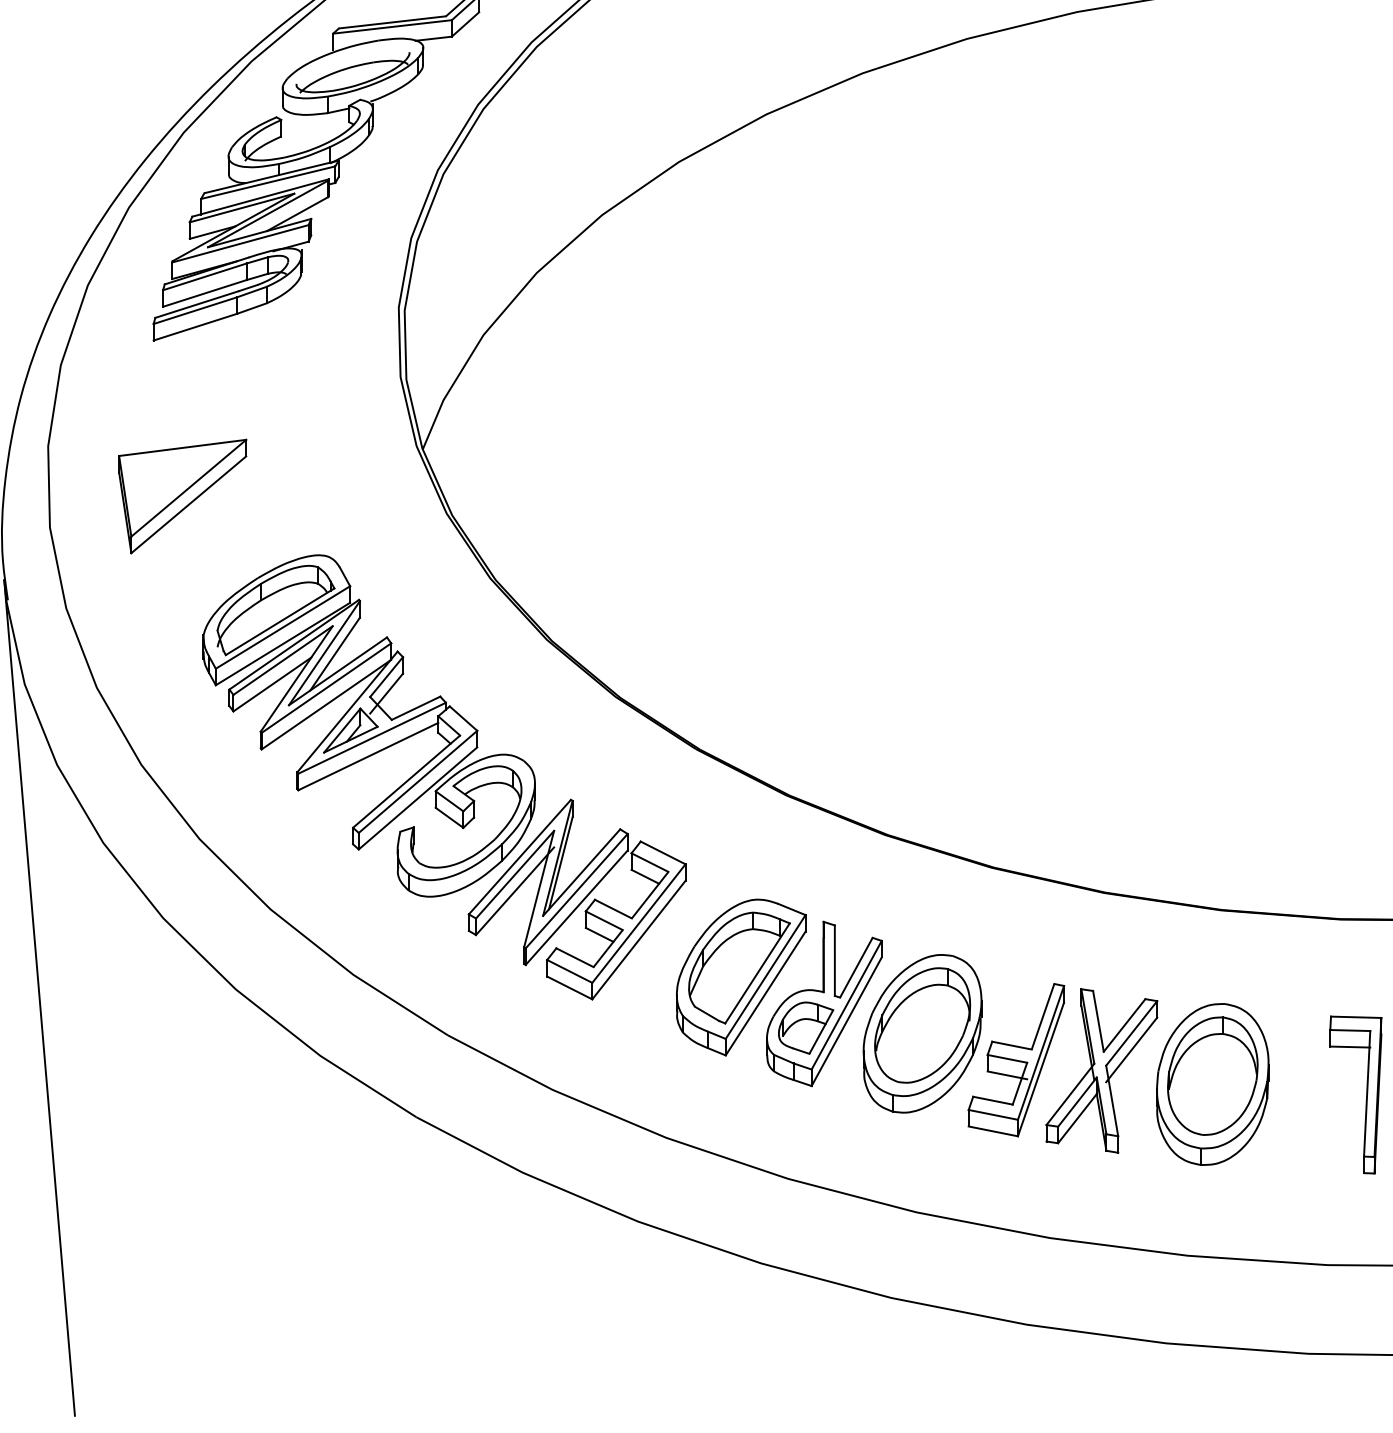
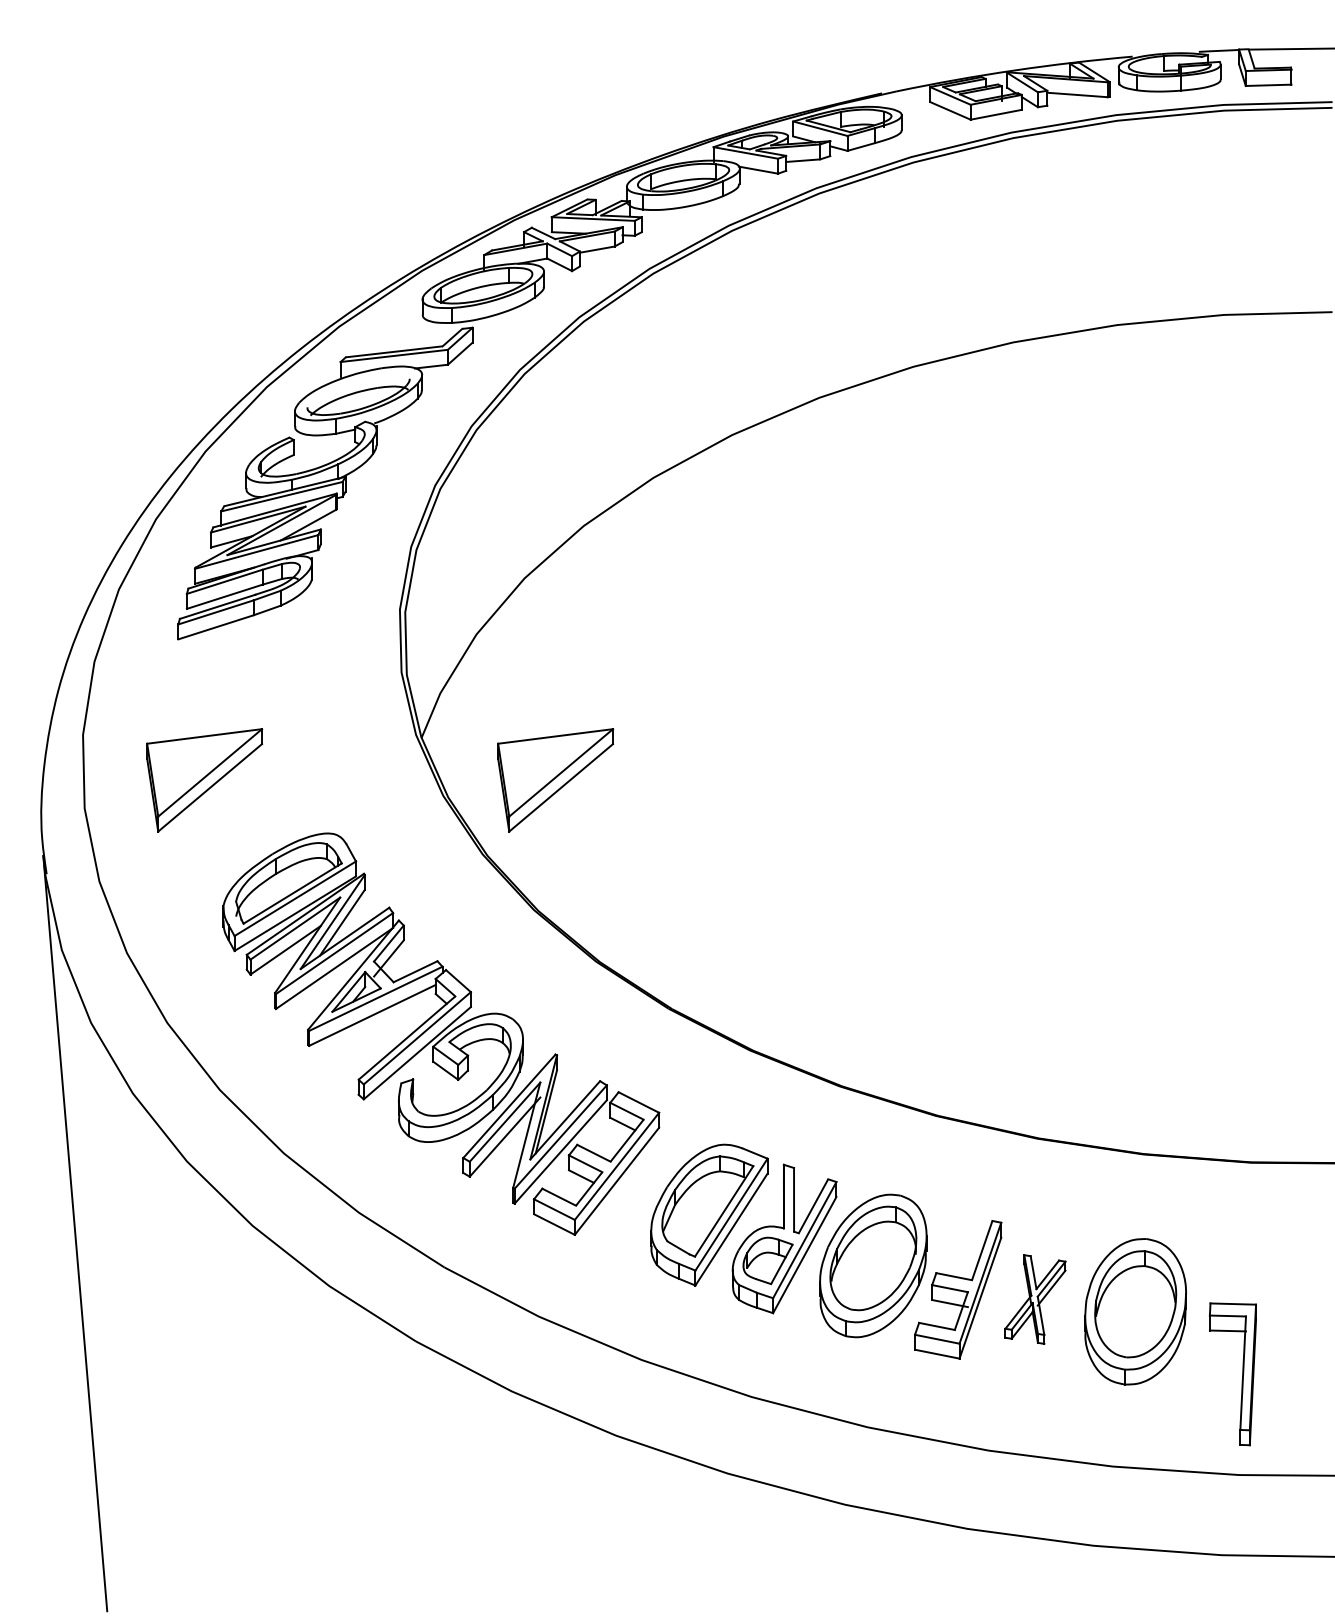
part: (570, 496) -> (555, 780), added
part: (1101, 1070) -> (1035, 1299), size x0.6
part: (1366, 1095) -> (1242, 1374), moved

